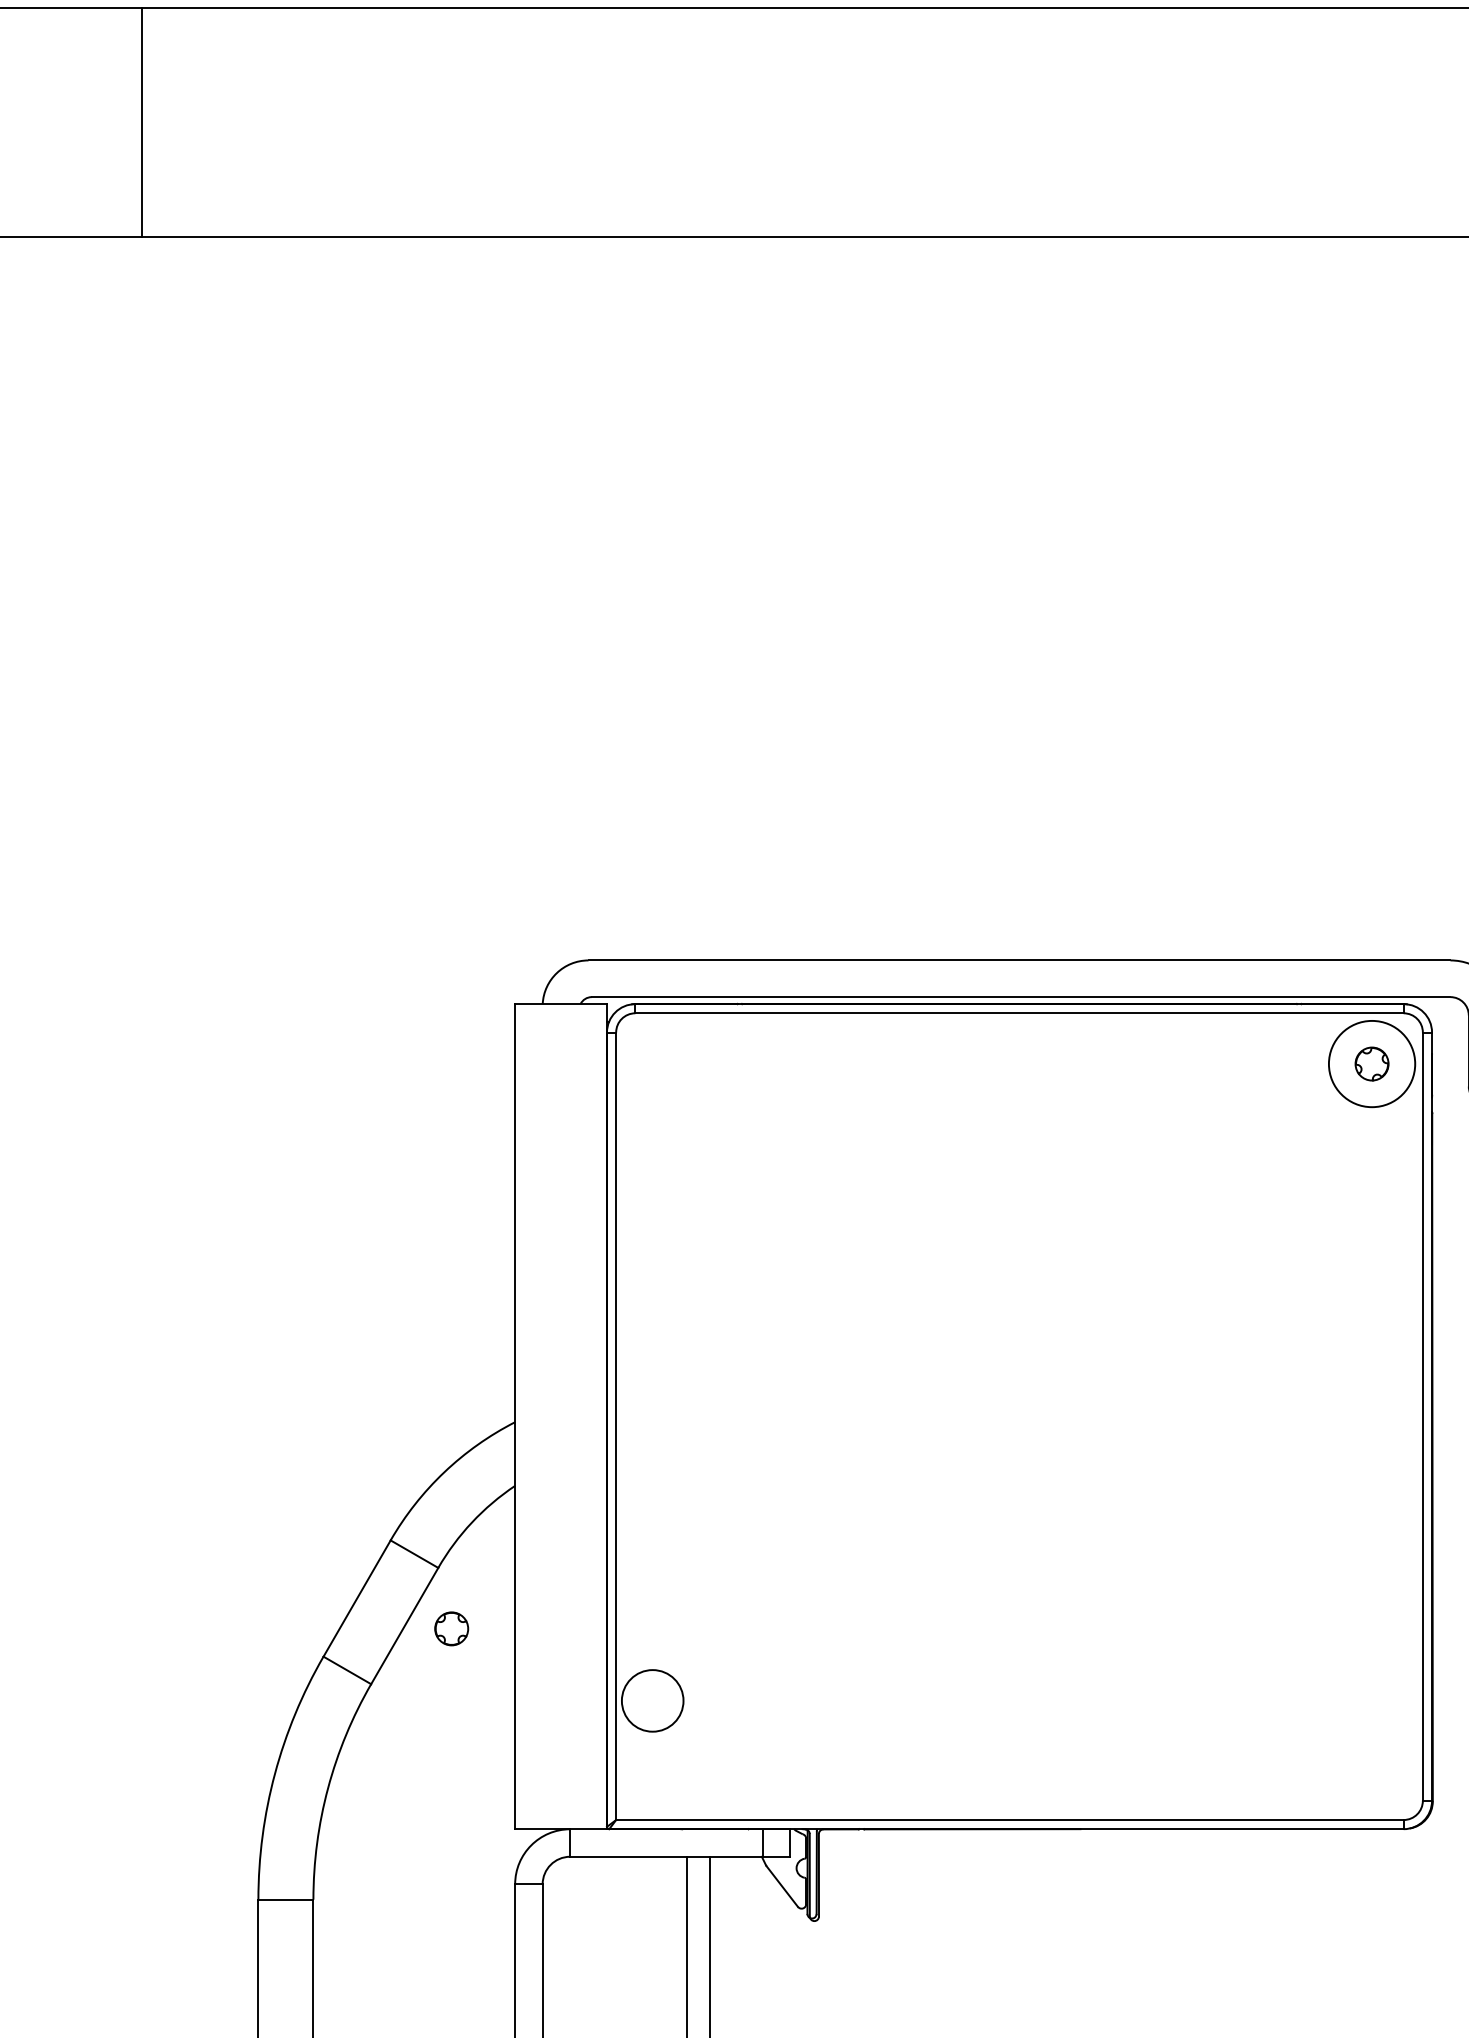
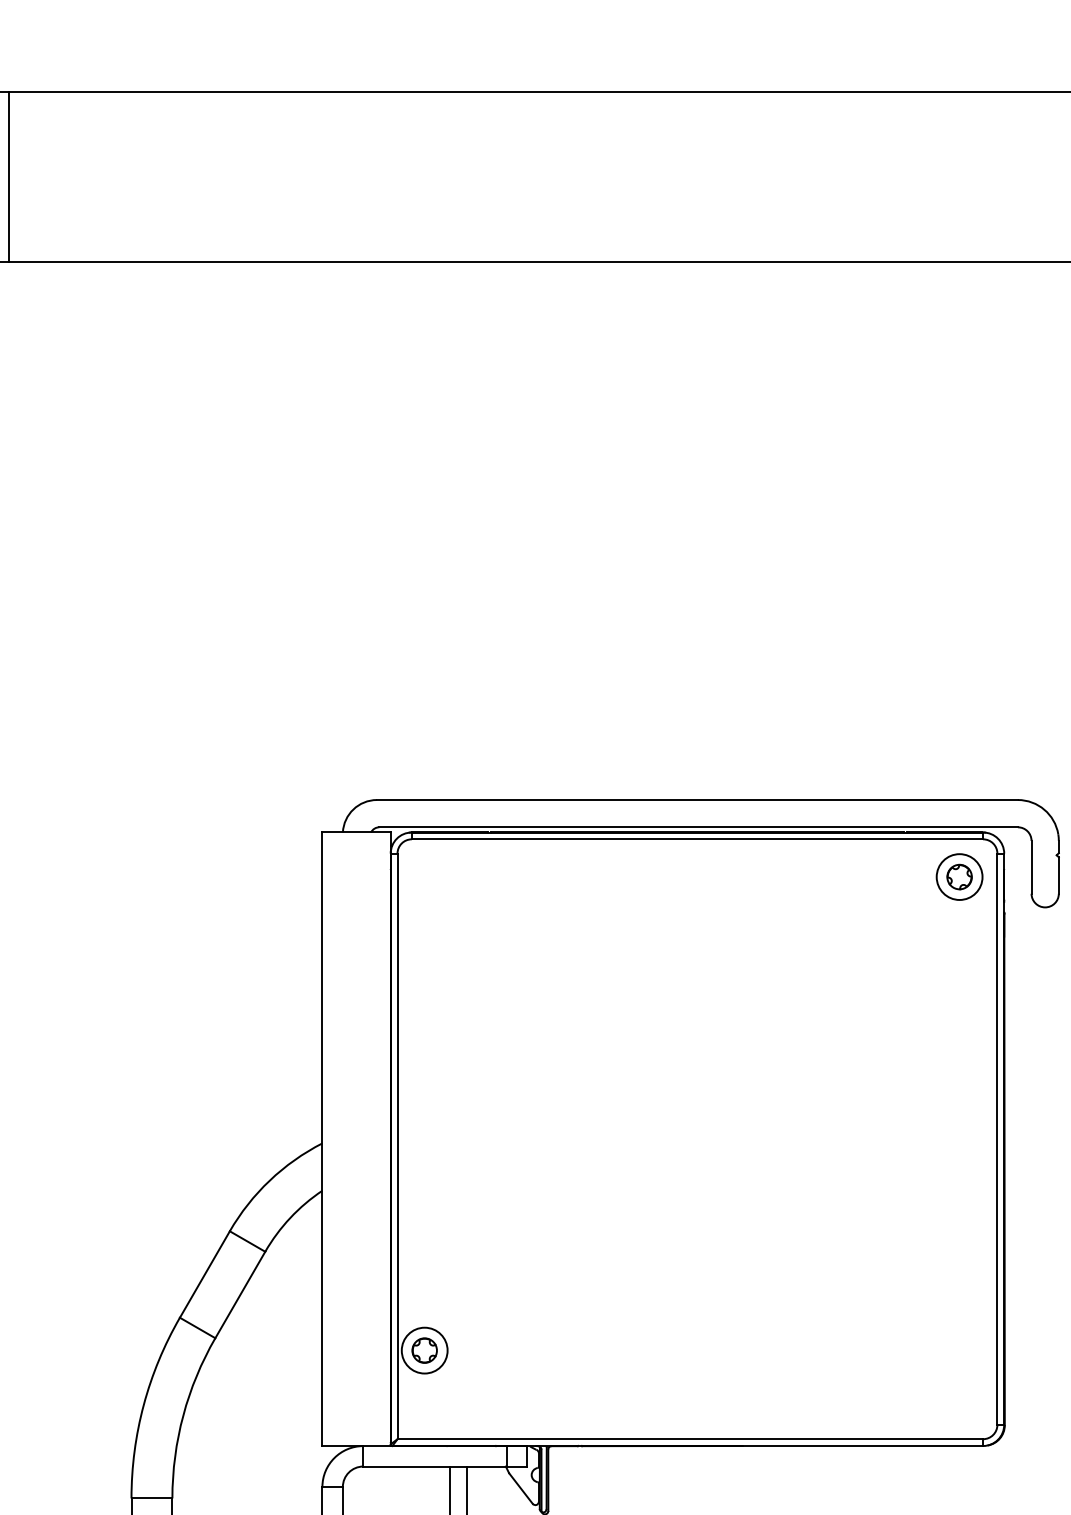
line: (142, 122) -> (9, 176), moved
circle: (1371, 1063) -> (959, 876), size x0.71
part: (451, 1628) -> (424, 1350), moved

